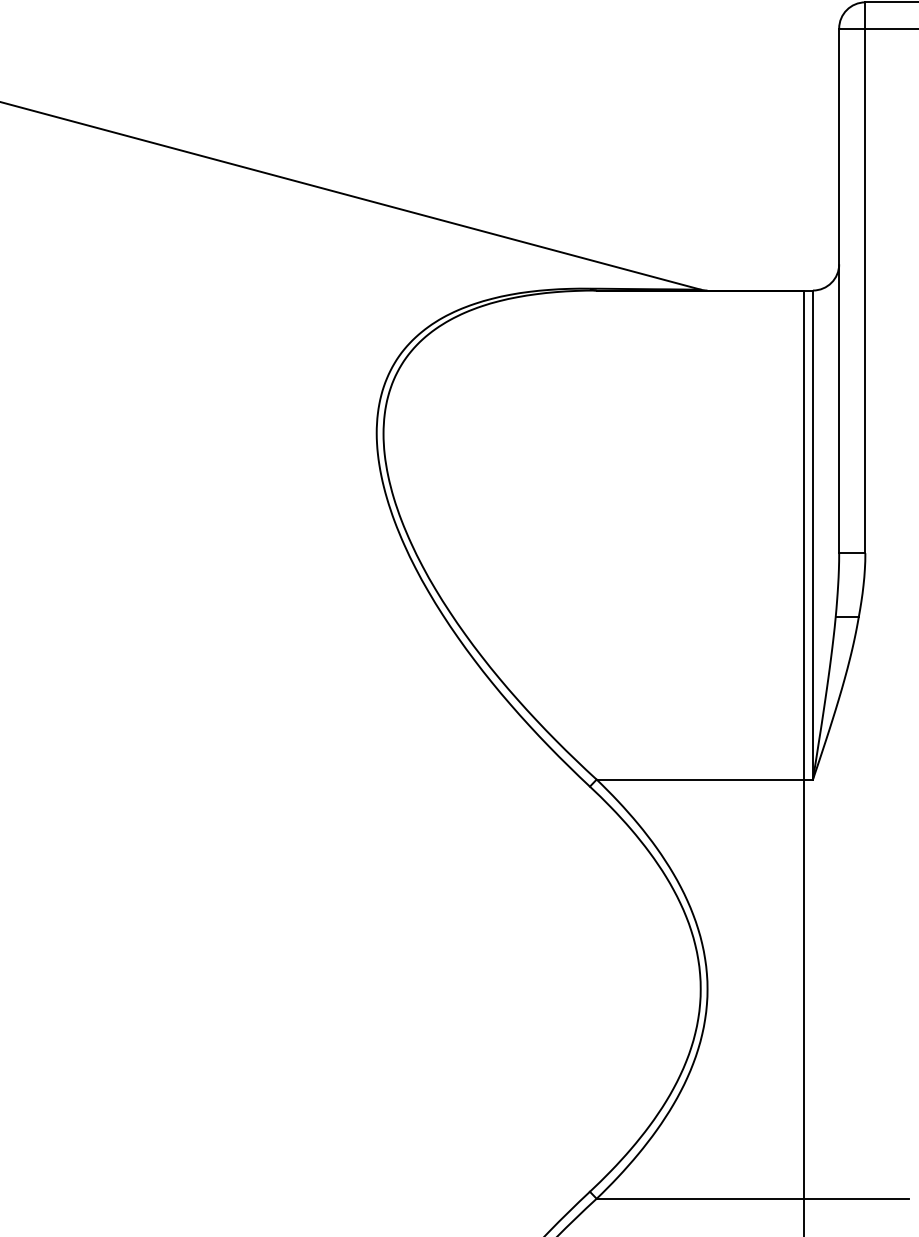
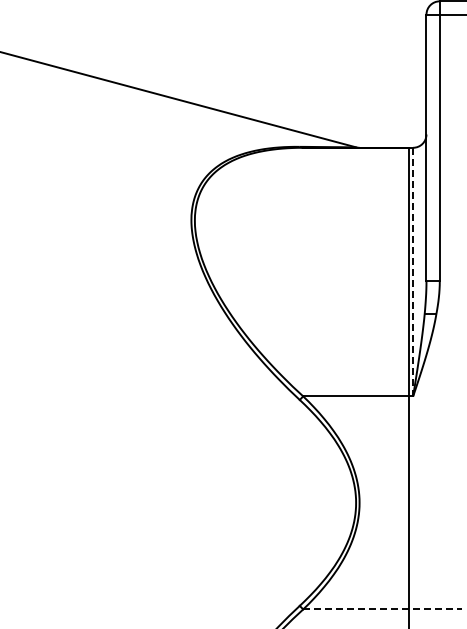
line: (813, 535) -> (413, 272), solid -> dashed
line: (754, 1198) -> (383, 609), solid -> dashed

